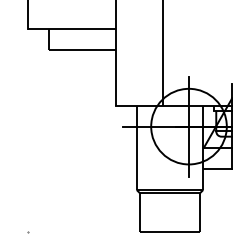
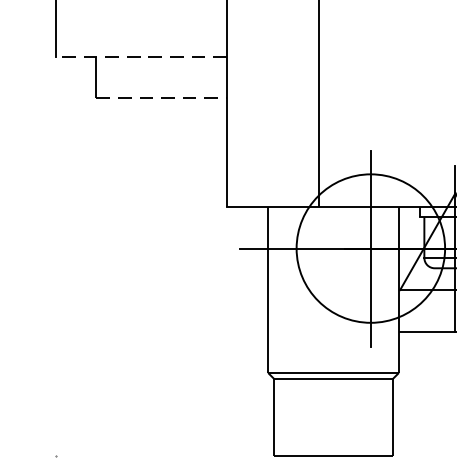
line: (72, 28) -> (142, 55), solid -> dashed
line: (82, 50) -> (161, 99), solid -> dashed

